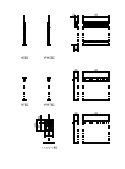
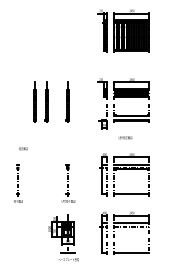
line: (33, 30) -> (46, 101), added
text: (24, 57) -> (23, 148), moved
text: (49, 57) -> (125, 137), moved
part: (24, 91) -> (18, 183), moved

